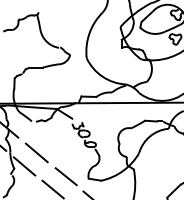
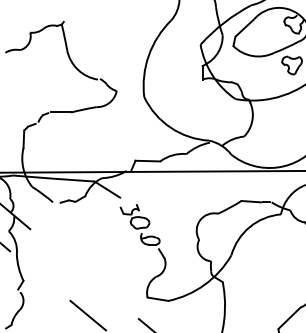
line: (36, 152) -> (60, 253), removed
line: (24, 166) -> (40, 277), removed
line: (65, 176) -> (108, 293), removed

